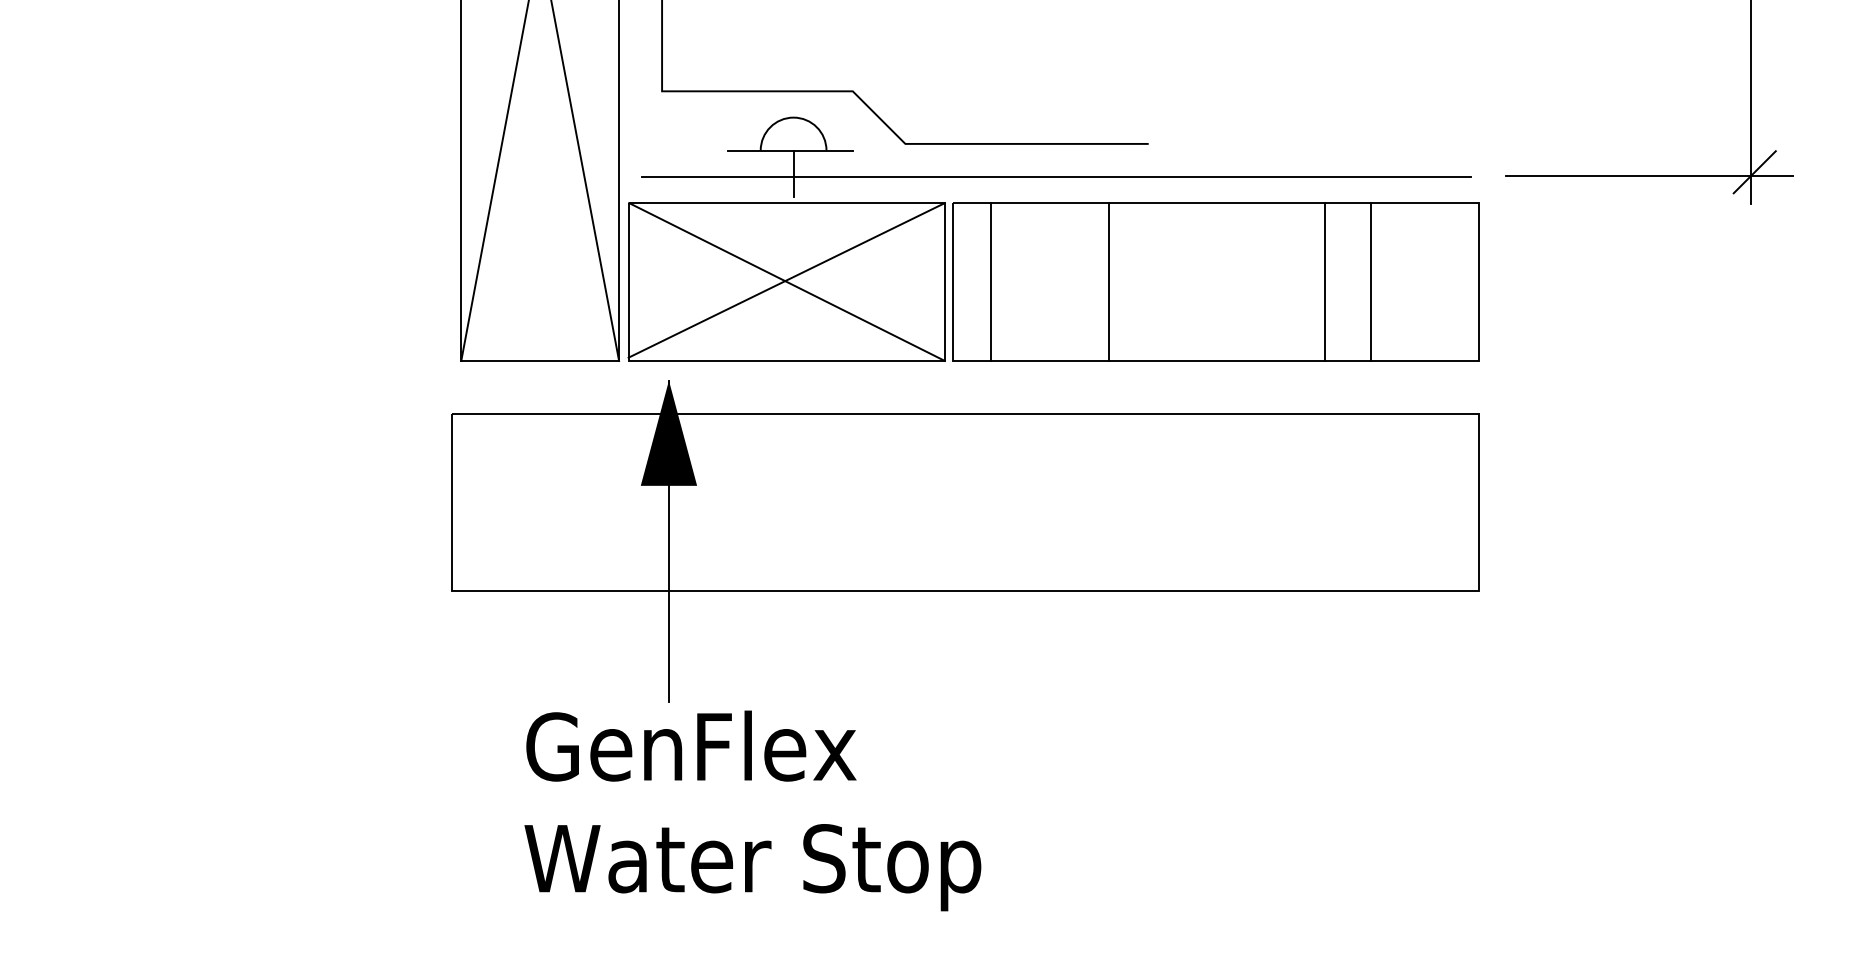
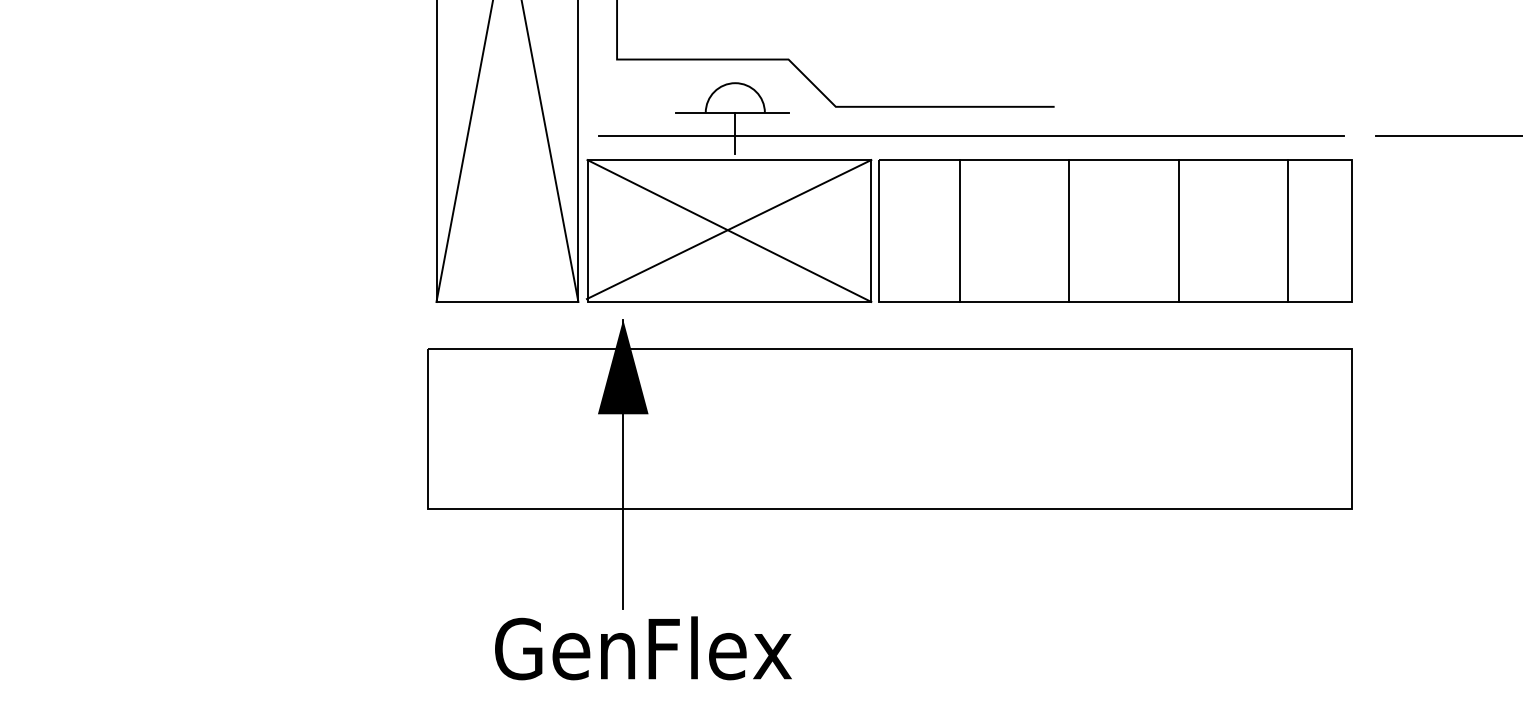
line: (991, 281) -> (960, 230), moved
line: (1109, 281) -> (1069, 230), moved
line: (1324, 281) -> (1178, 230), moved
line: (1371, 281) -> (1288, 230), moved

